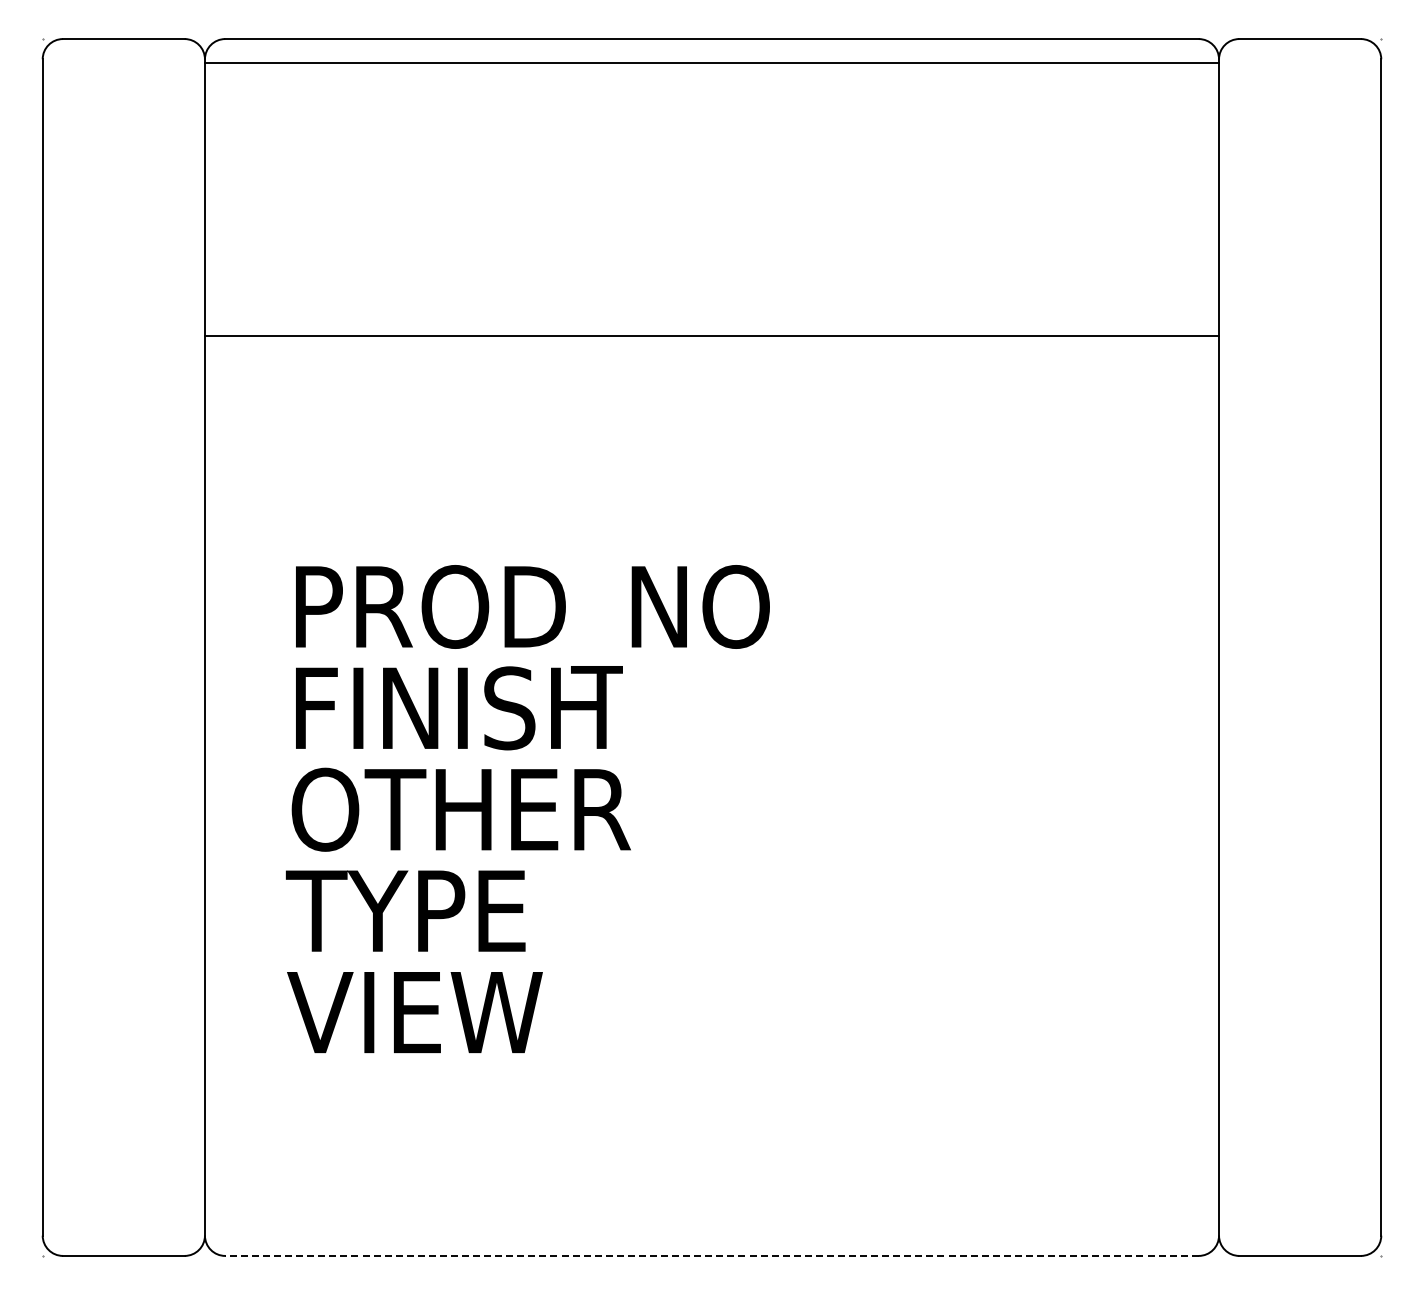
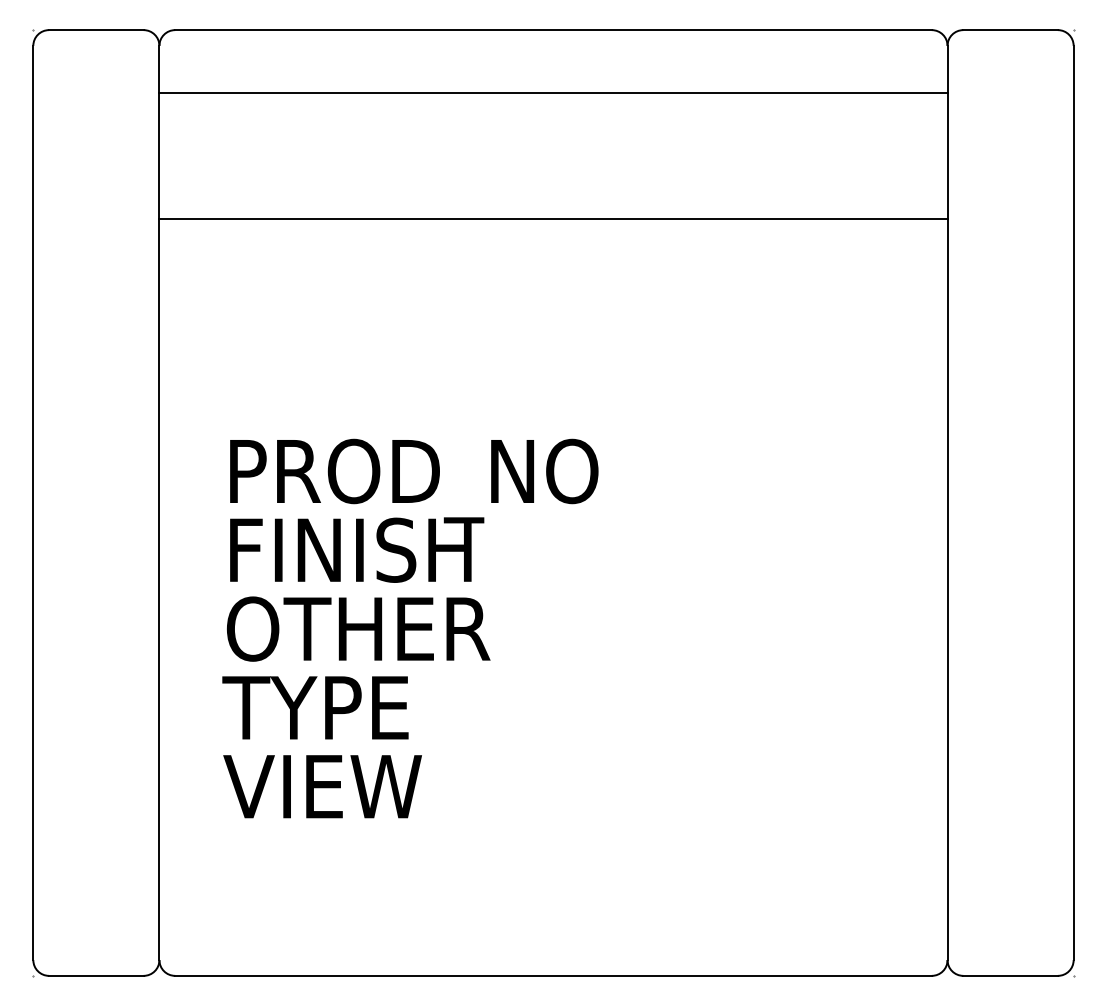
line: (711, 63) -> (553, 93), moved
line: (711, 336) -> (553, 219), moved
line: (712, 1255) -> (553, 975), dashed -> solid

